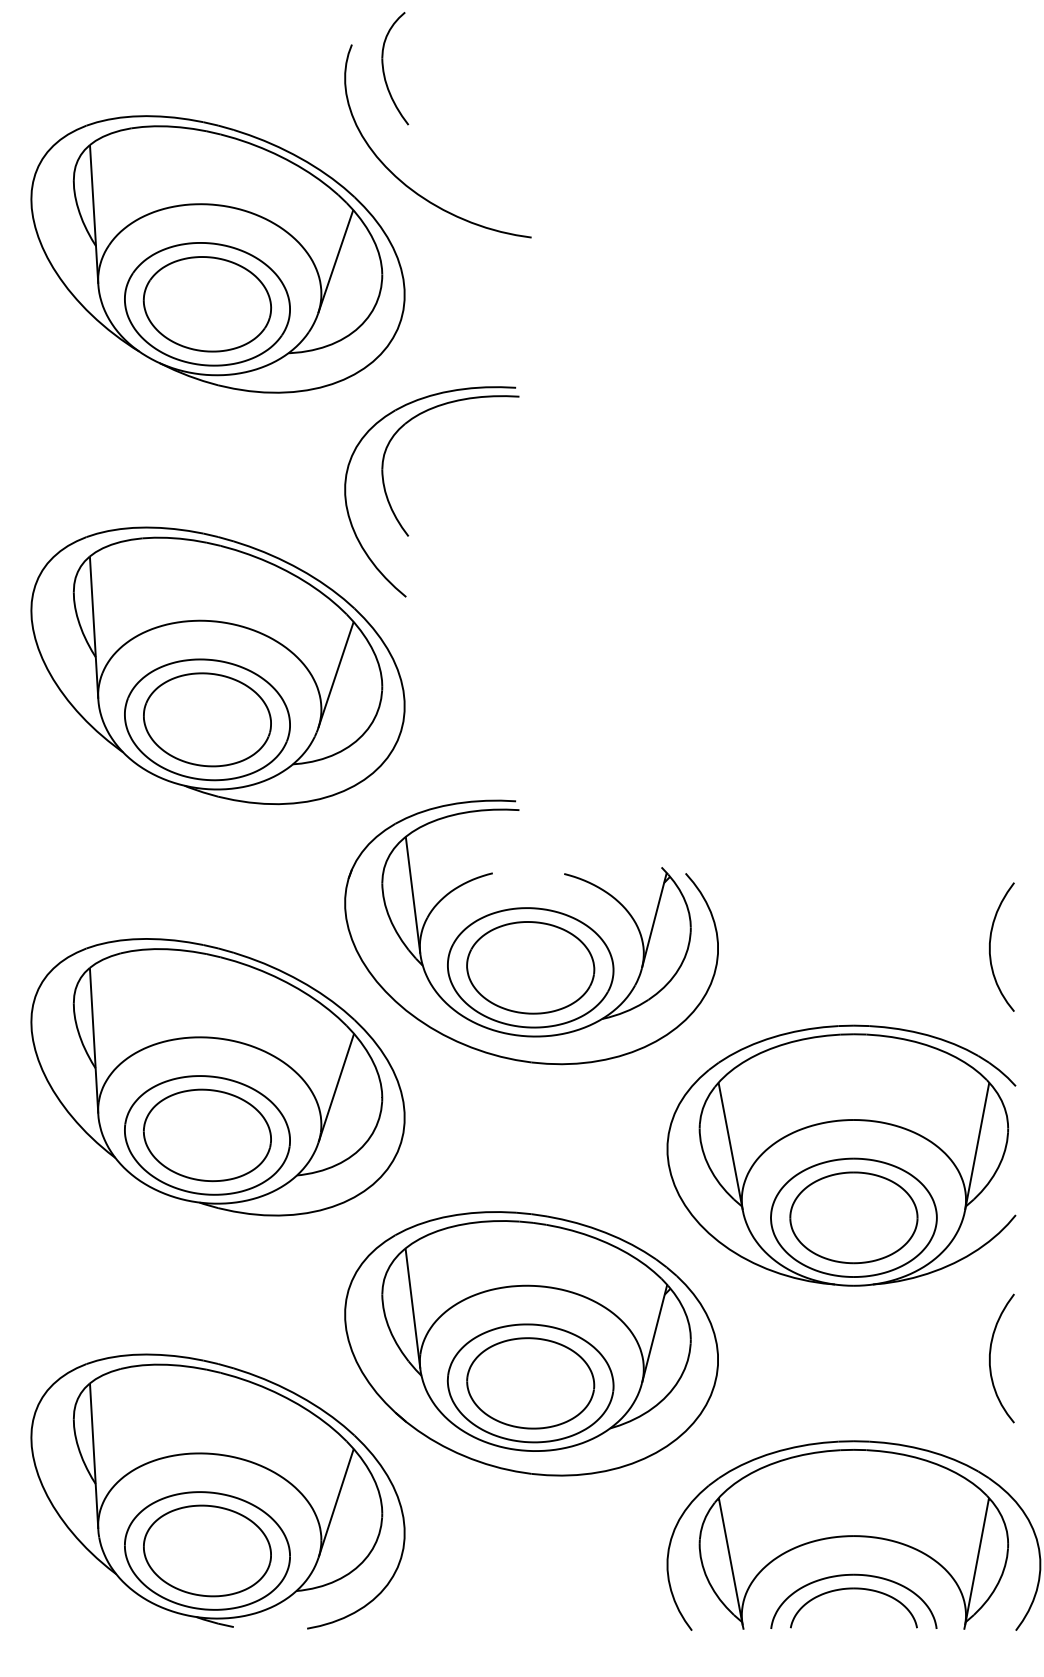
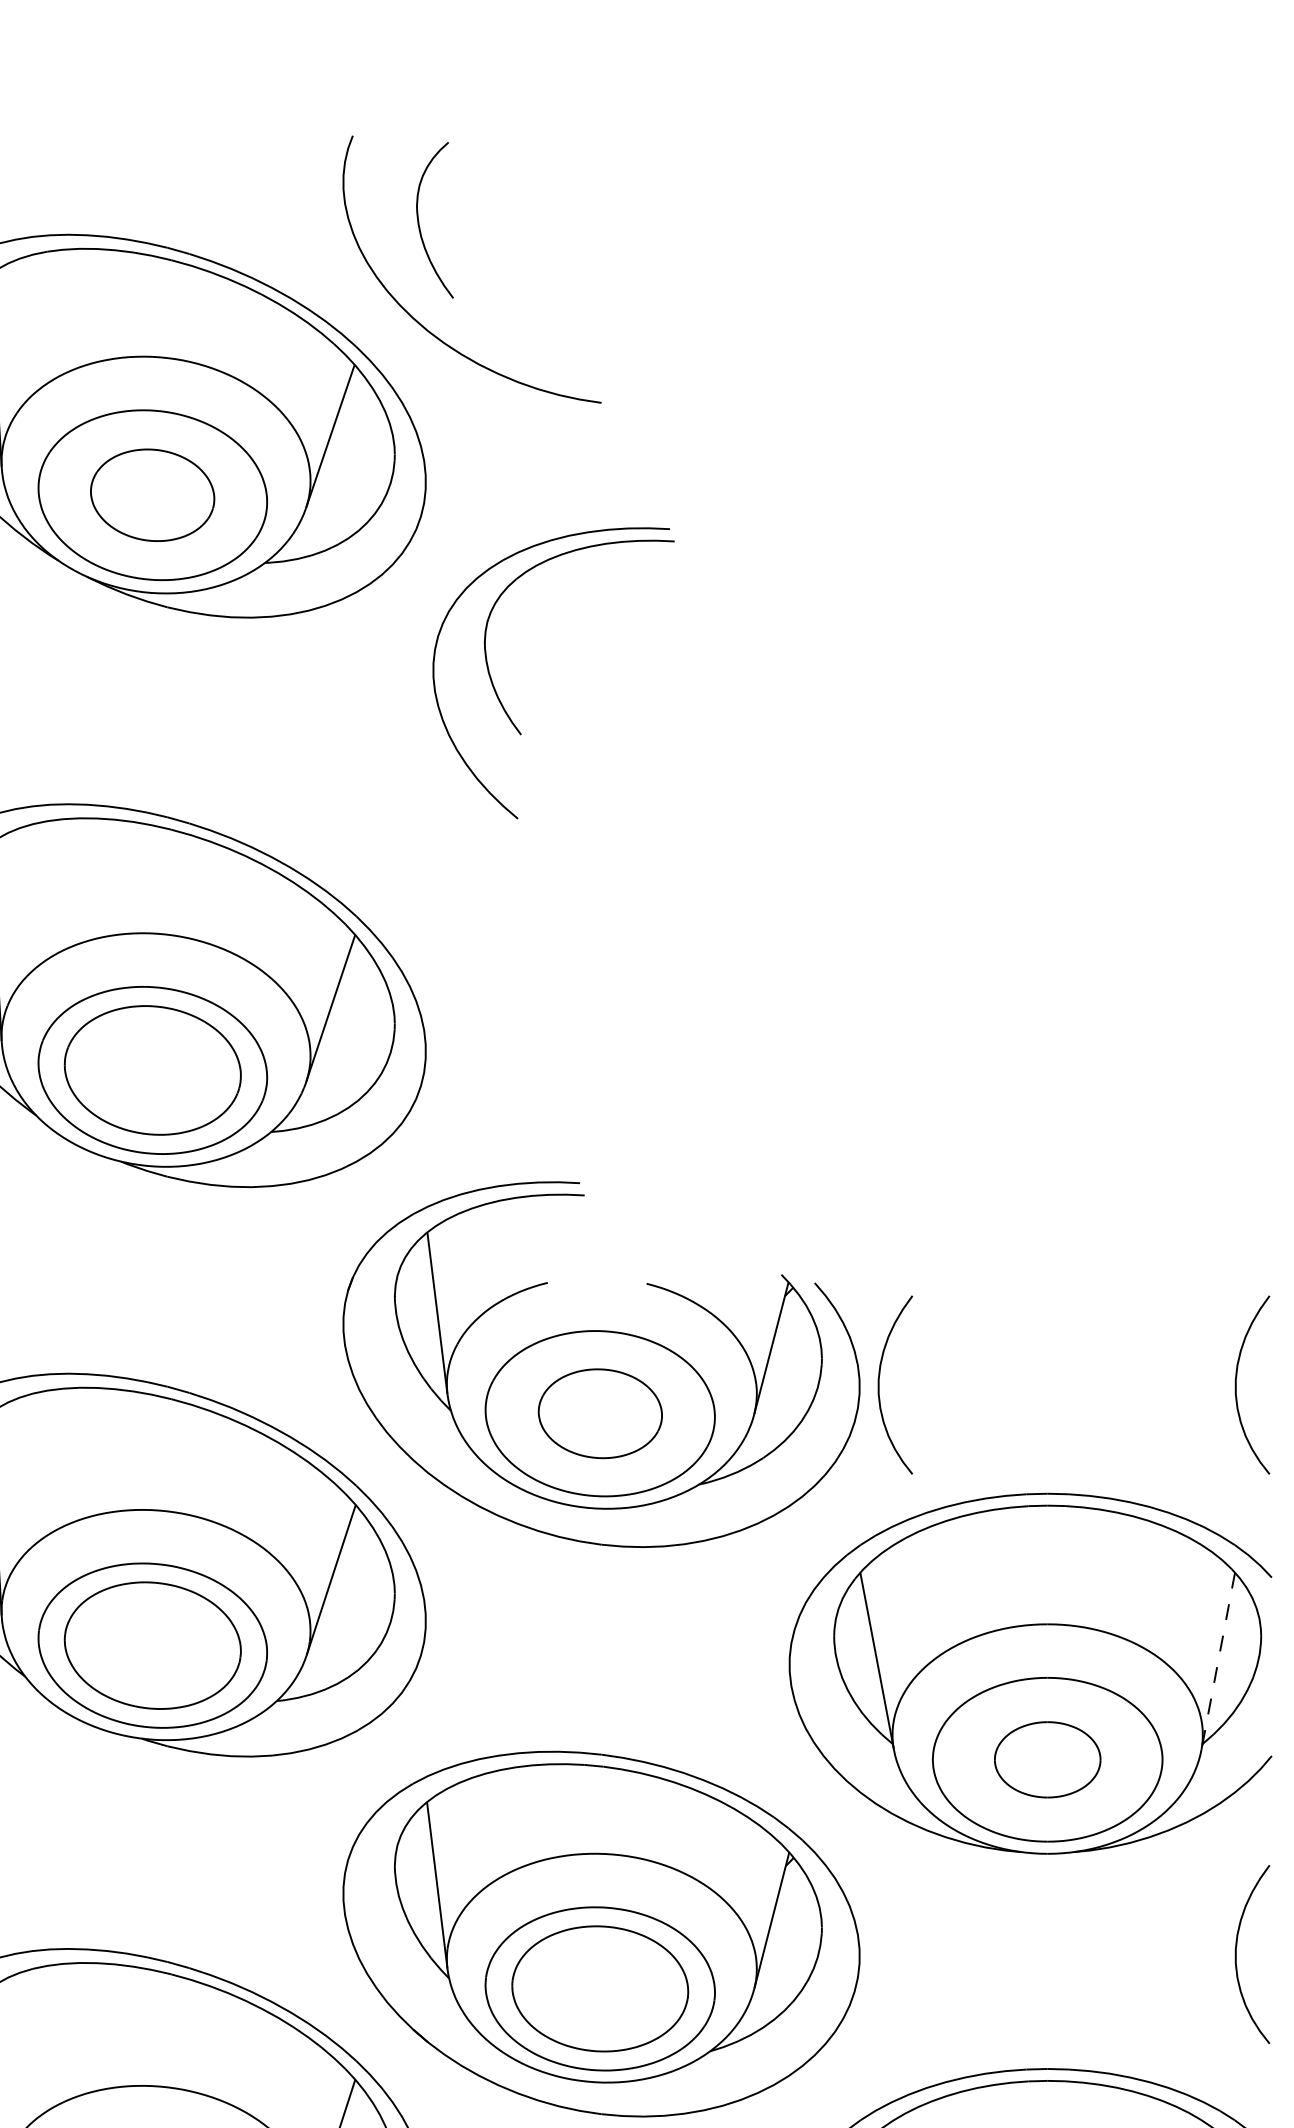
part: (384, 69) -> (420, 221), moved
part: (206, 304) -> (151, 495), size x0.7
part: (391, 505) -> (497, 692), moved
curve: (732, 946) -> (879, 1384), added
part: (530, 967) -> (599, 1413), size x0.7
line: (977, 1147) -> (1218, 1662), solid -> dashed
part: (853, 1217) -> (1047, 1759), size x0.6

